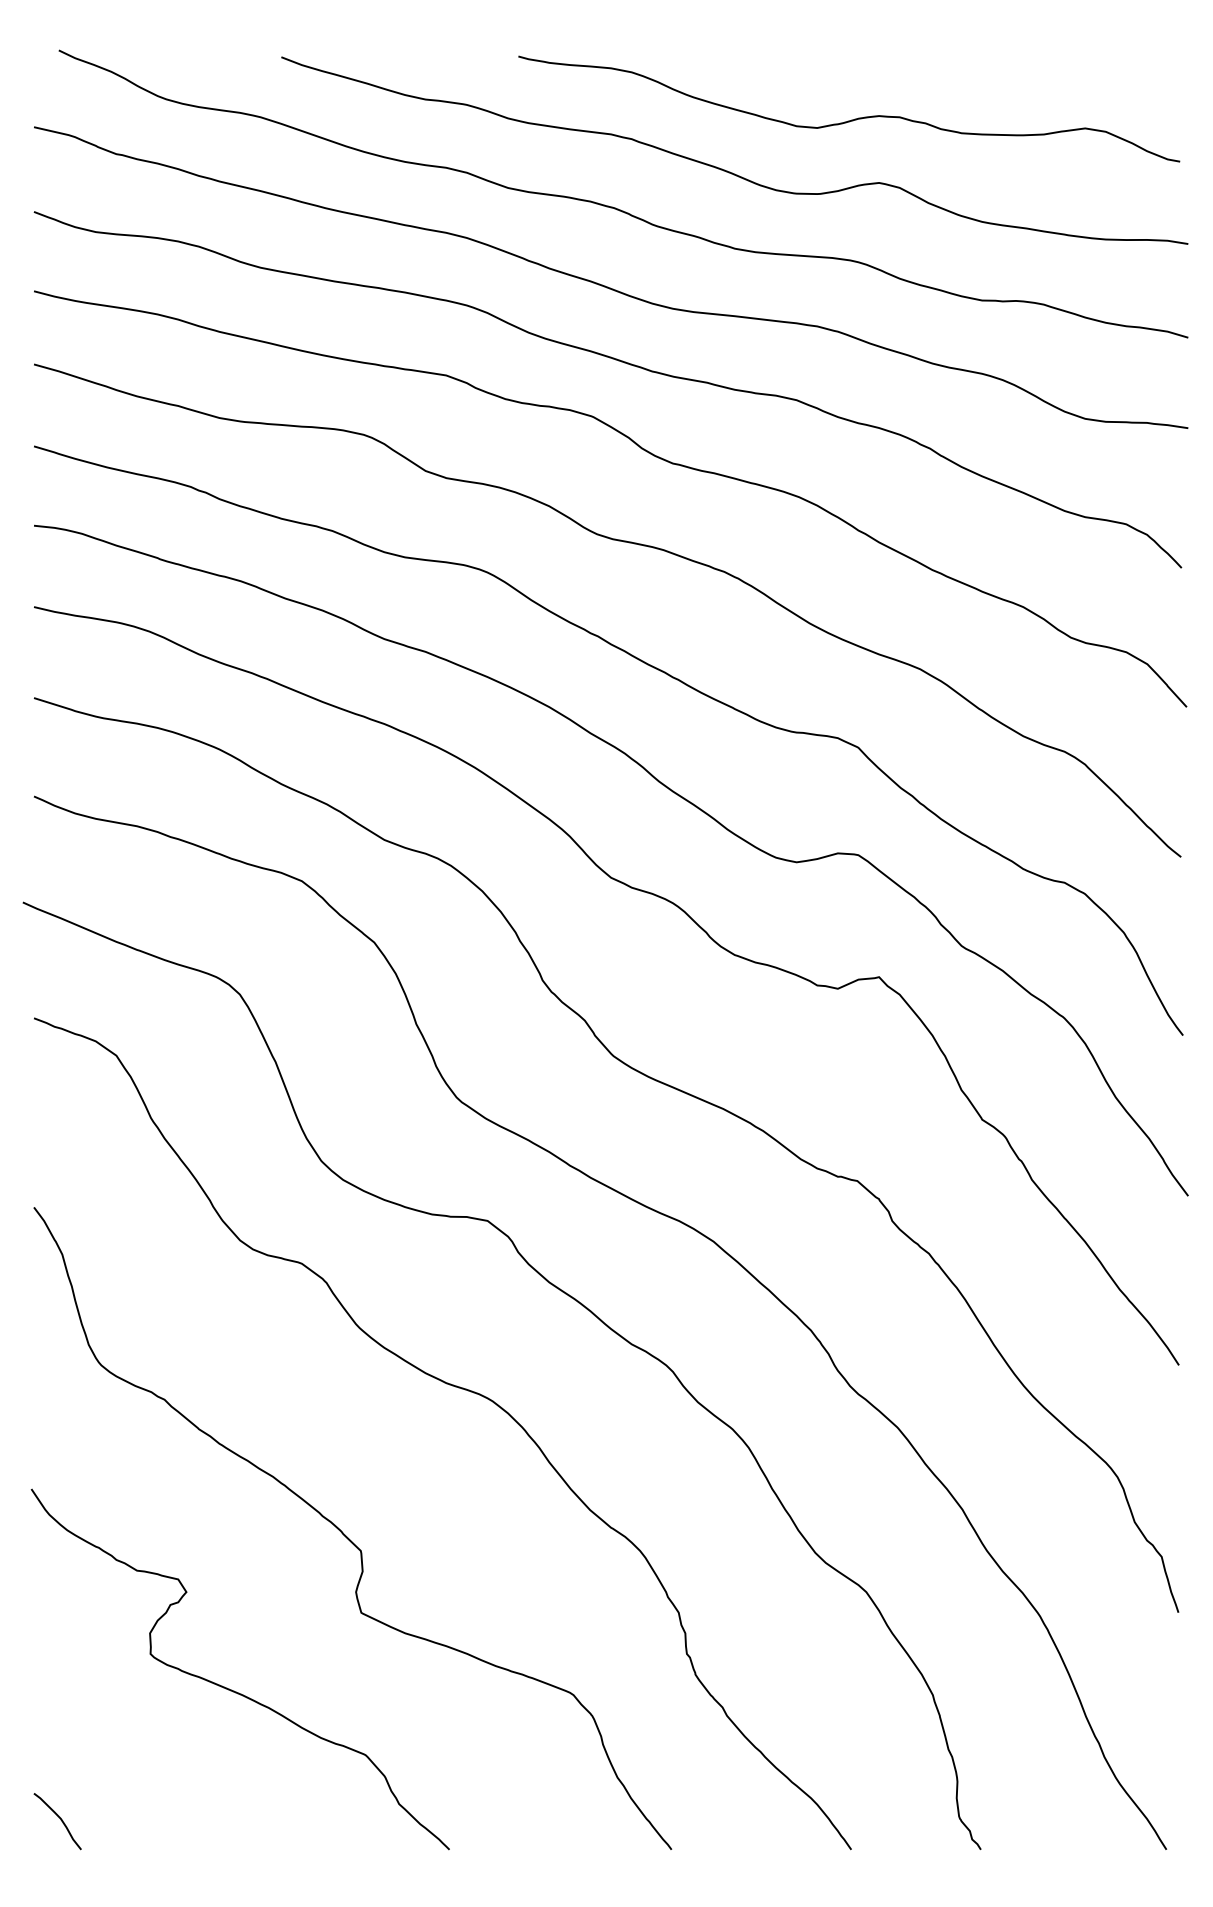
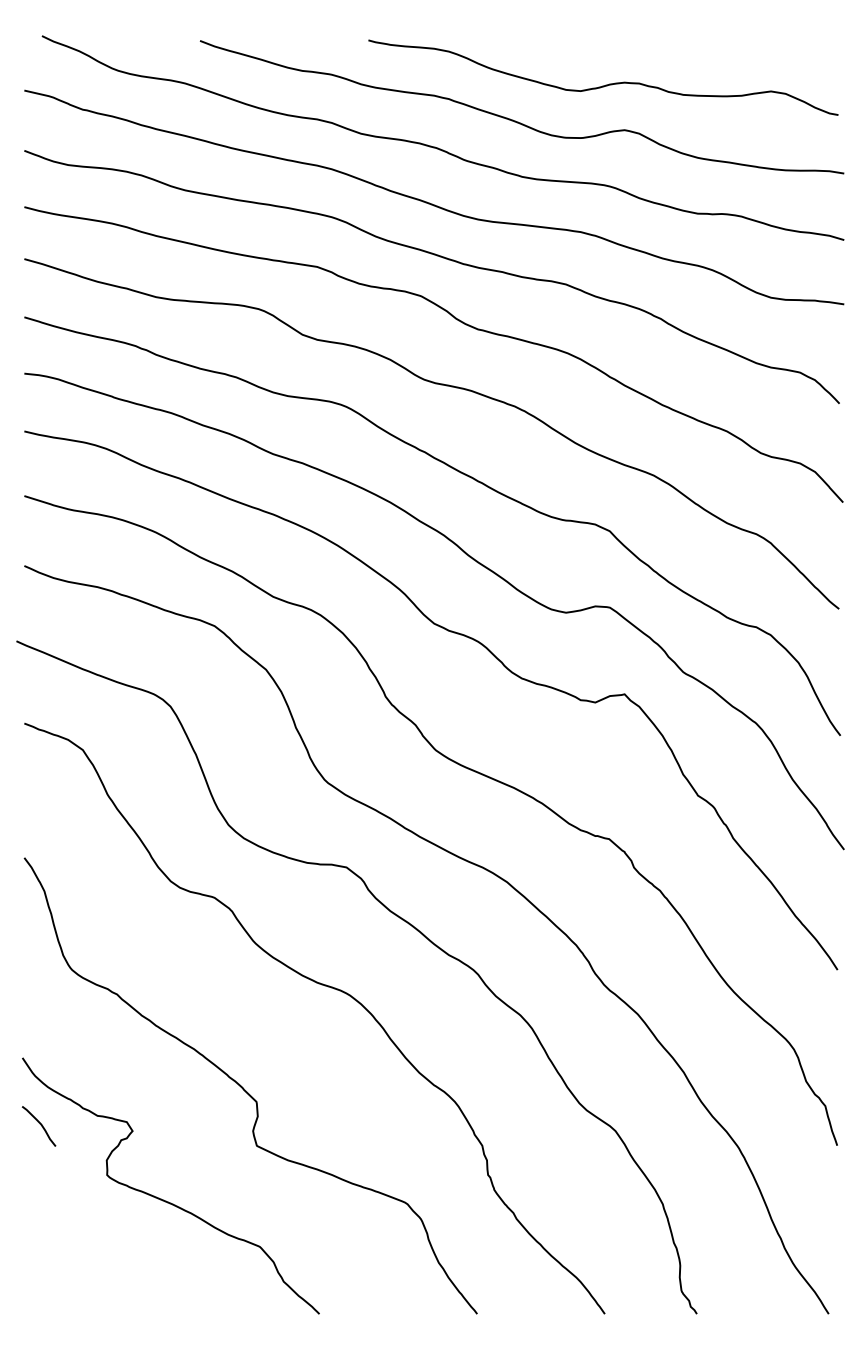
curve: (60, 1820) -> (41, 1125), moved

